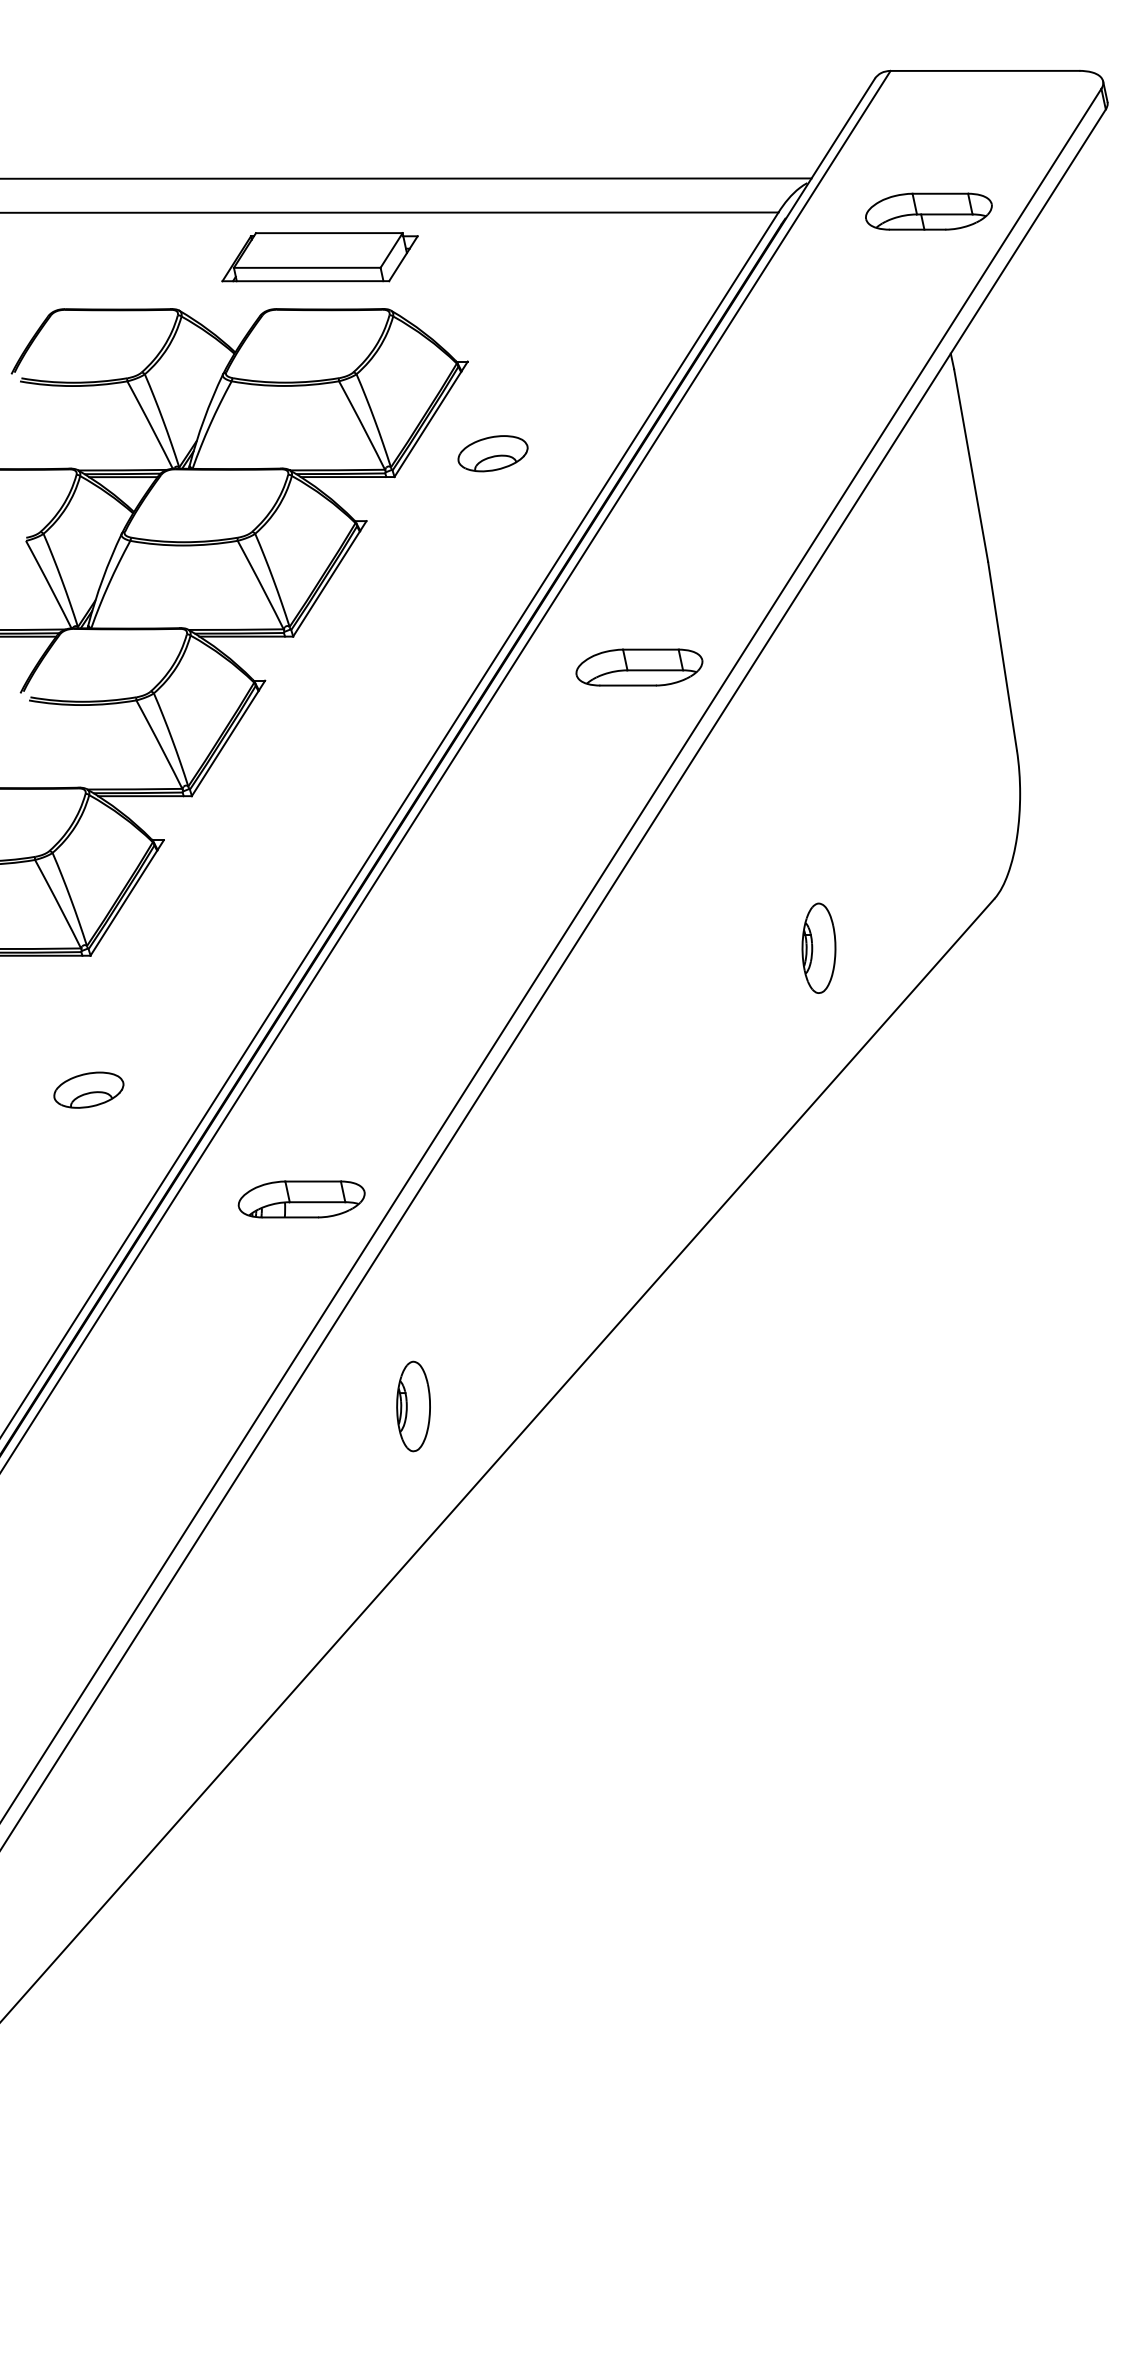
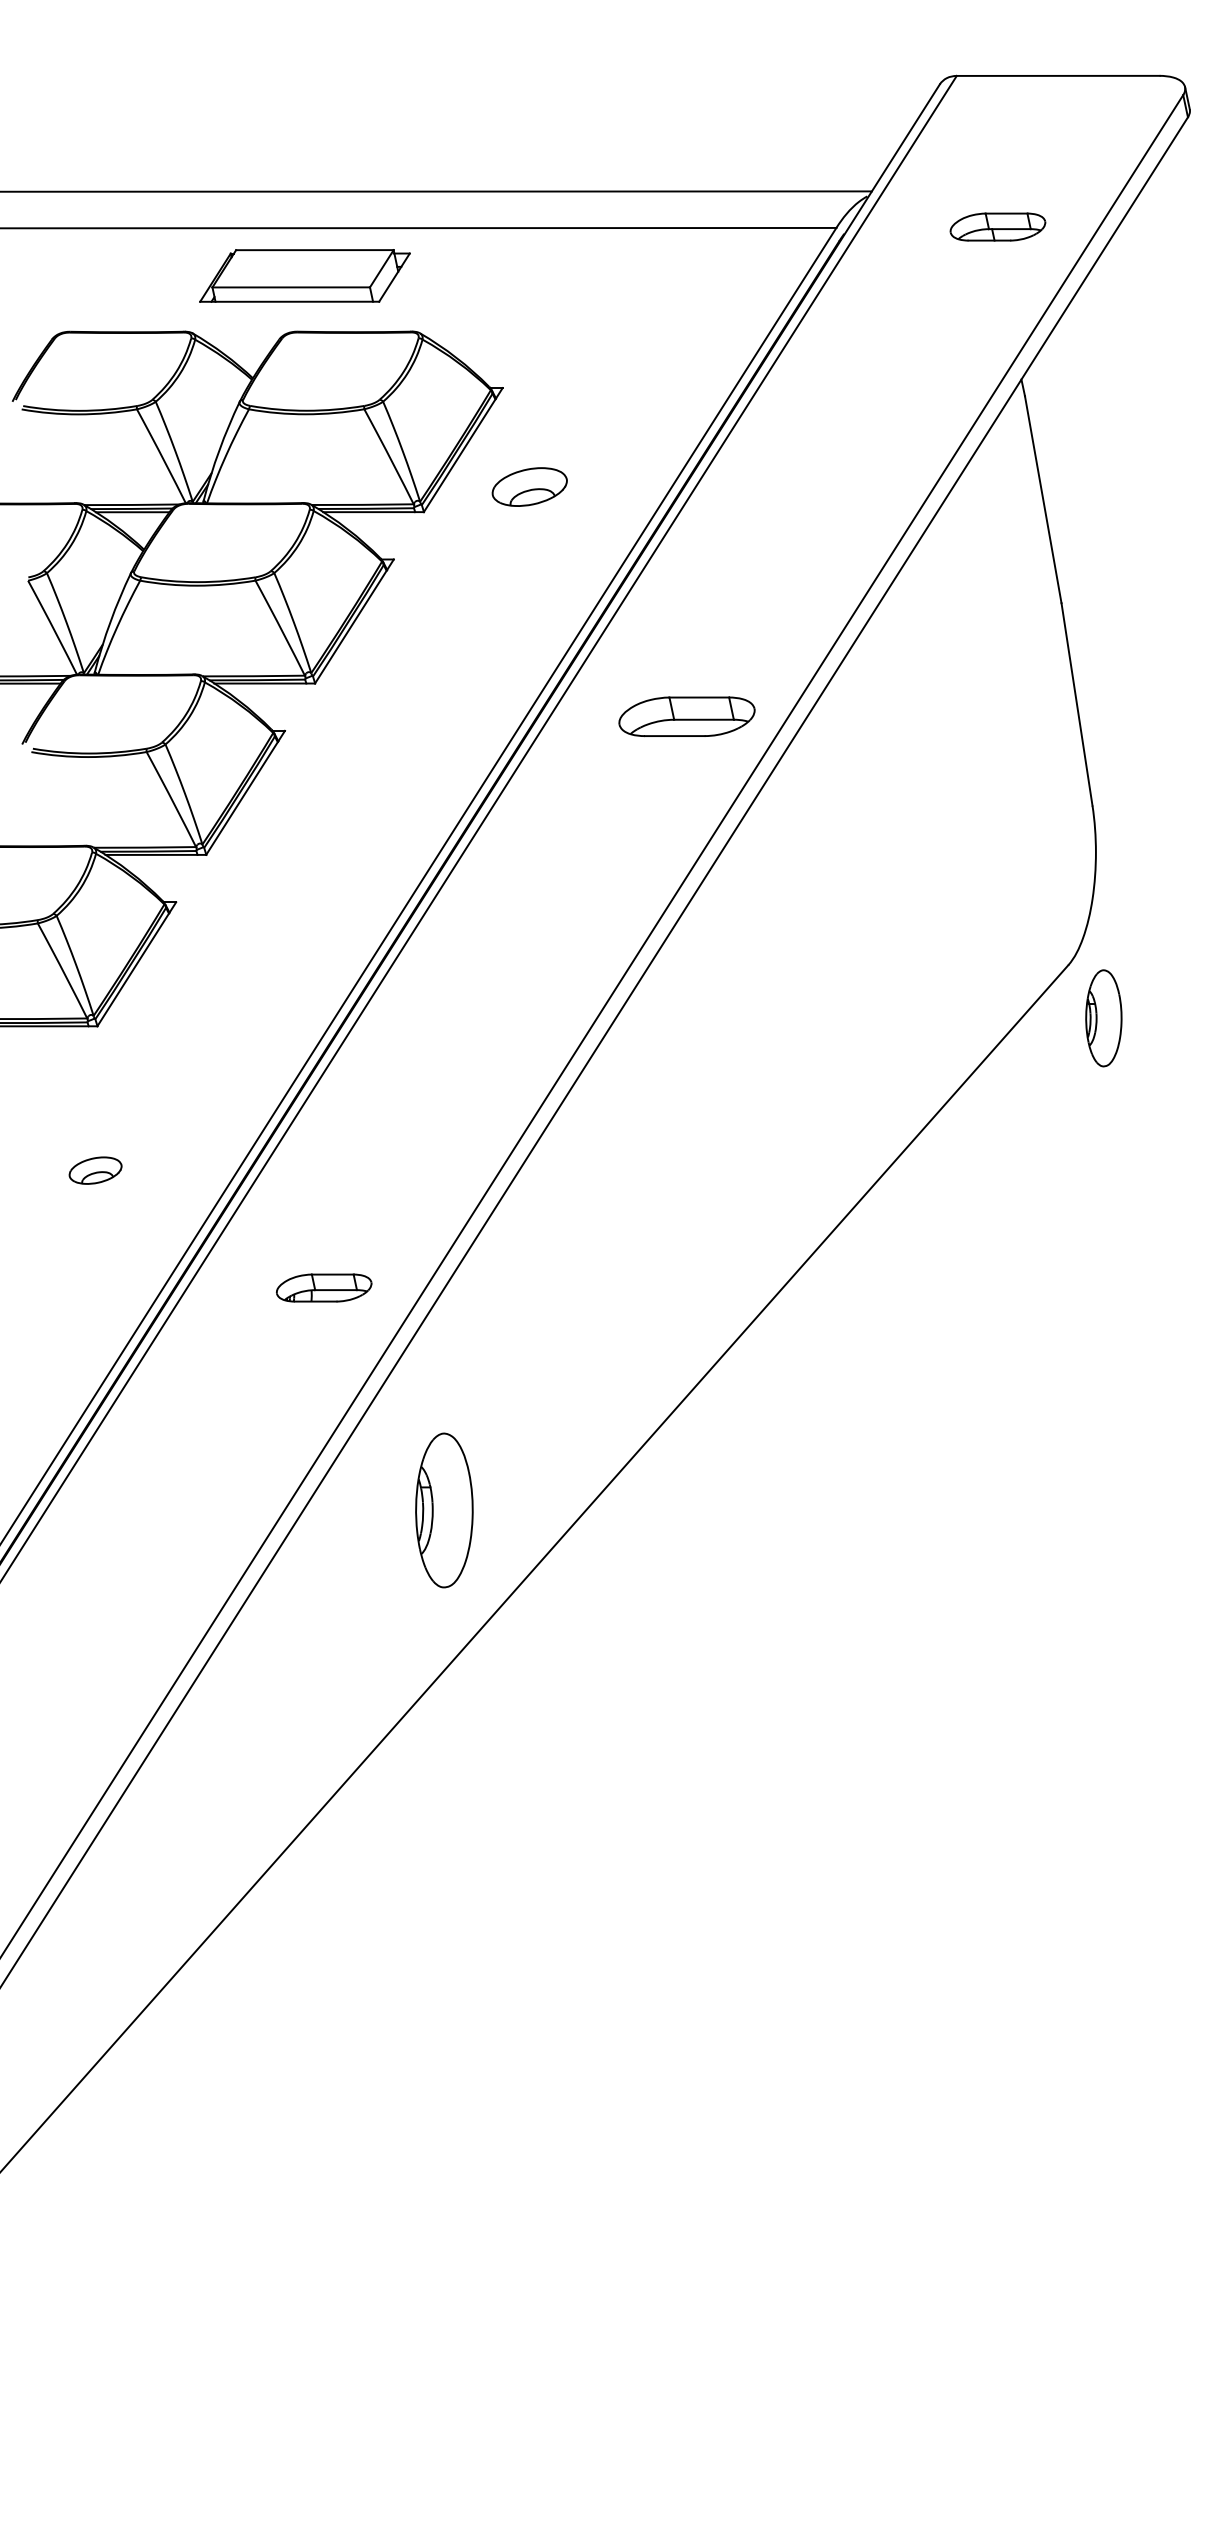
part: (928, 211) -> (997, 226), size x0.7
part: (319, 256) -> (304, 275), moved
part: (818, 948) -> (1103, 1018), moved
part: (88, 1089) -> (95, 1170), size x0.7
part: (301, 1198) -> (323, 1287), size x0.7
part: (413, 1406) -> (444, 1510), size x1.6

